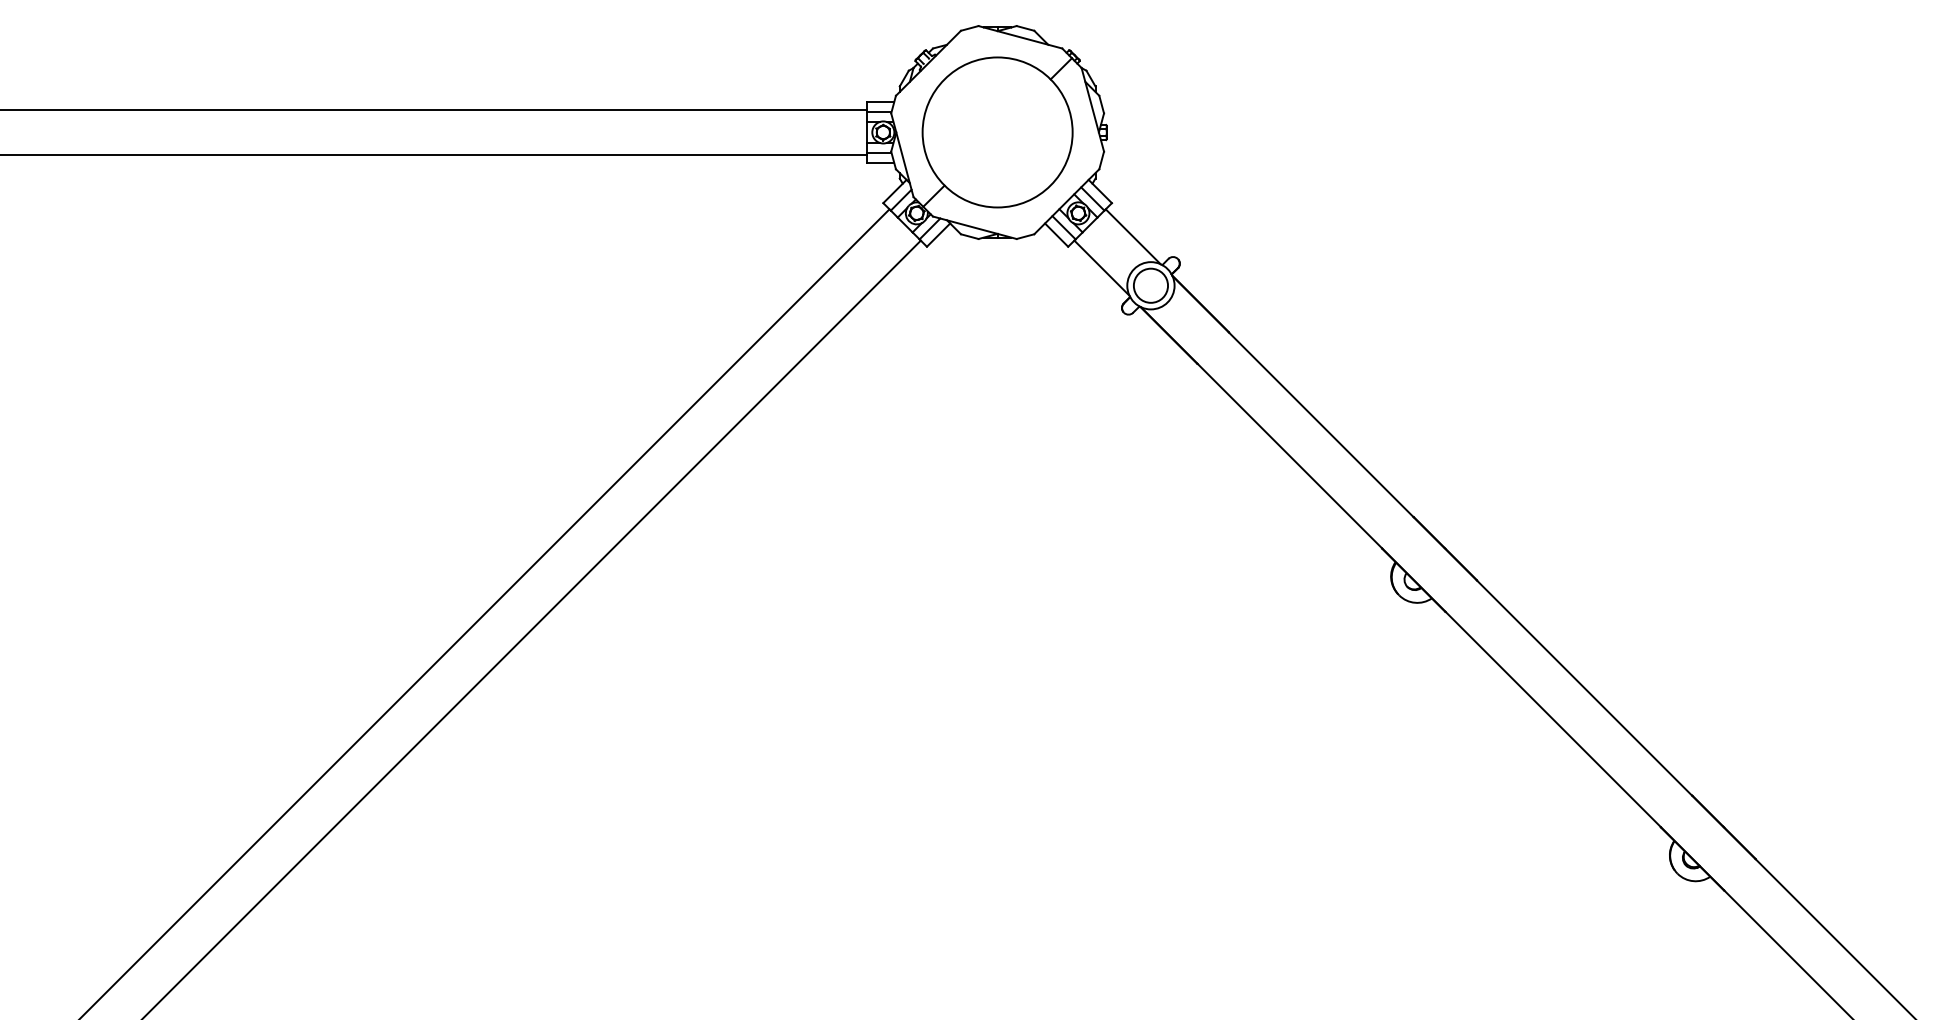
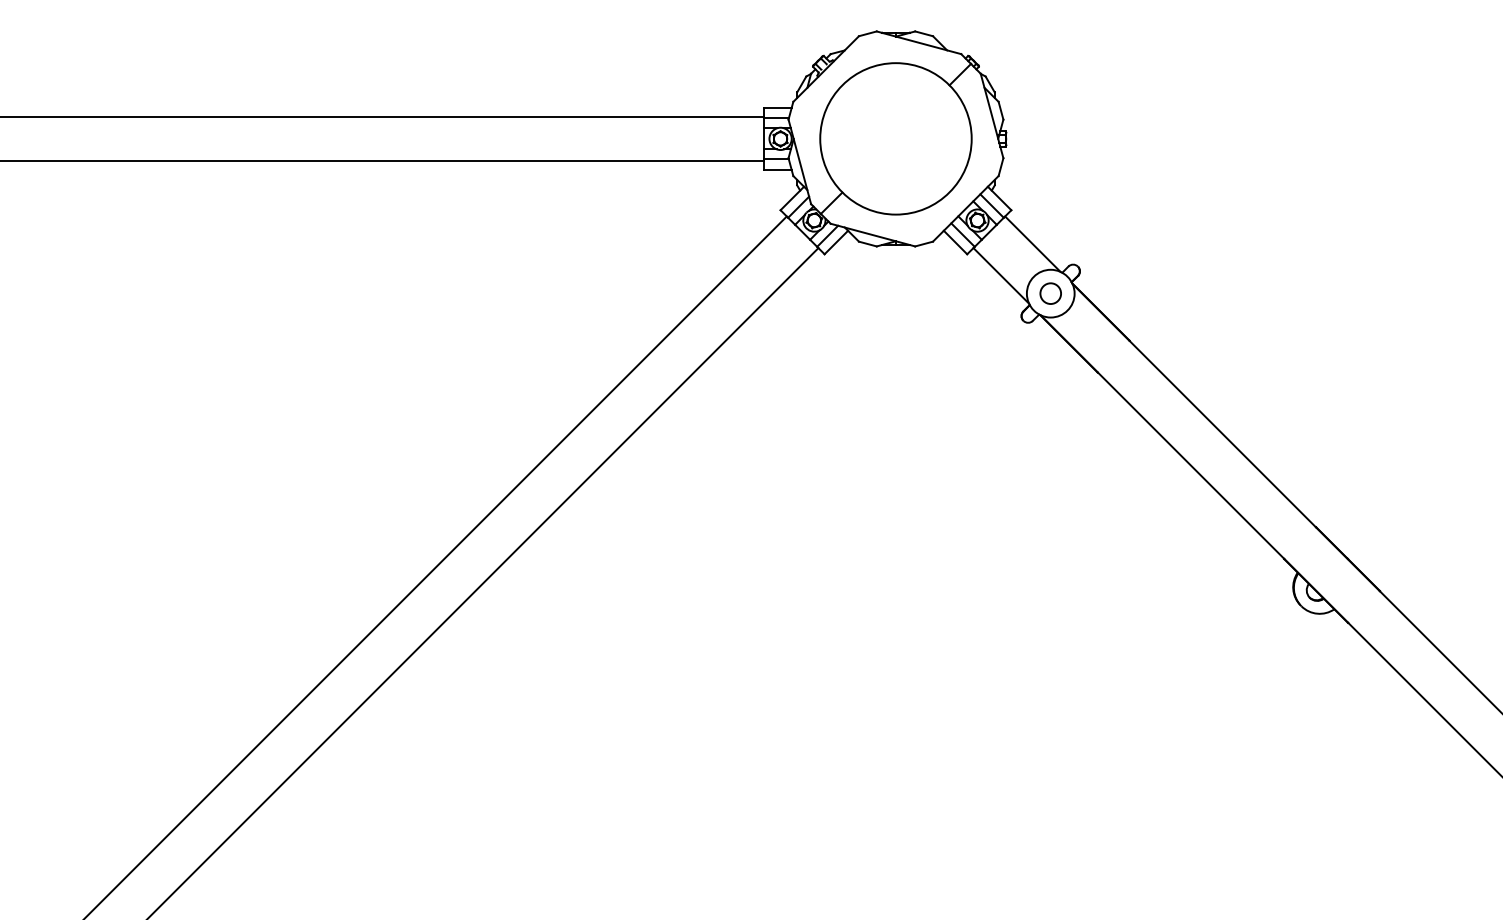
circle: (1150, 285) -> (1050, 293), size x0.6

